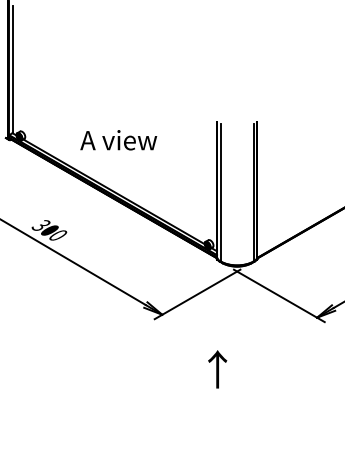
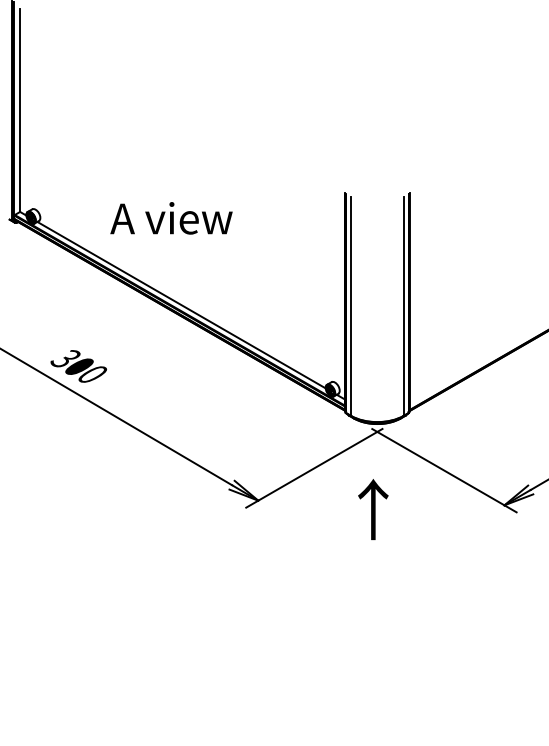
text: (118, 140) -> (171, 218), moved
text: (217, 369) -> (373, 509), moved

